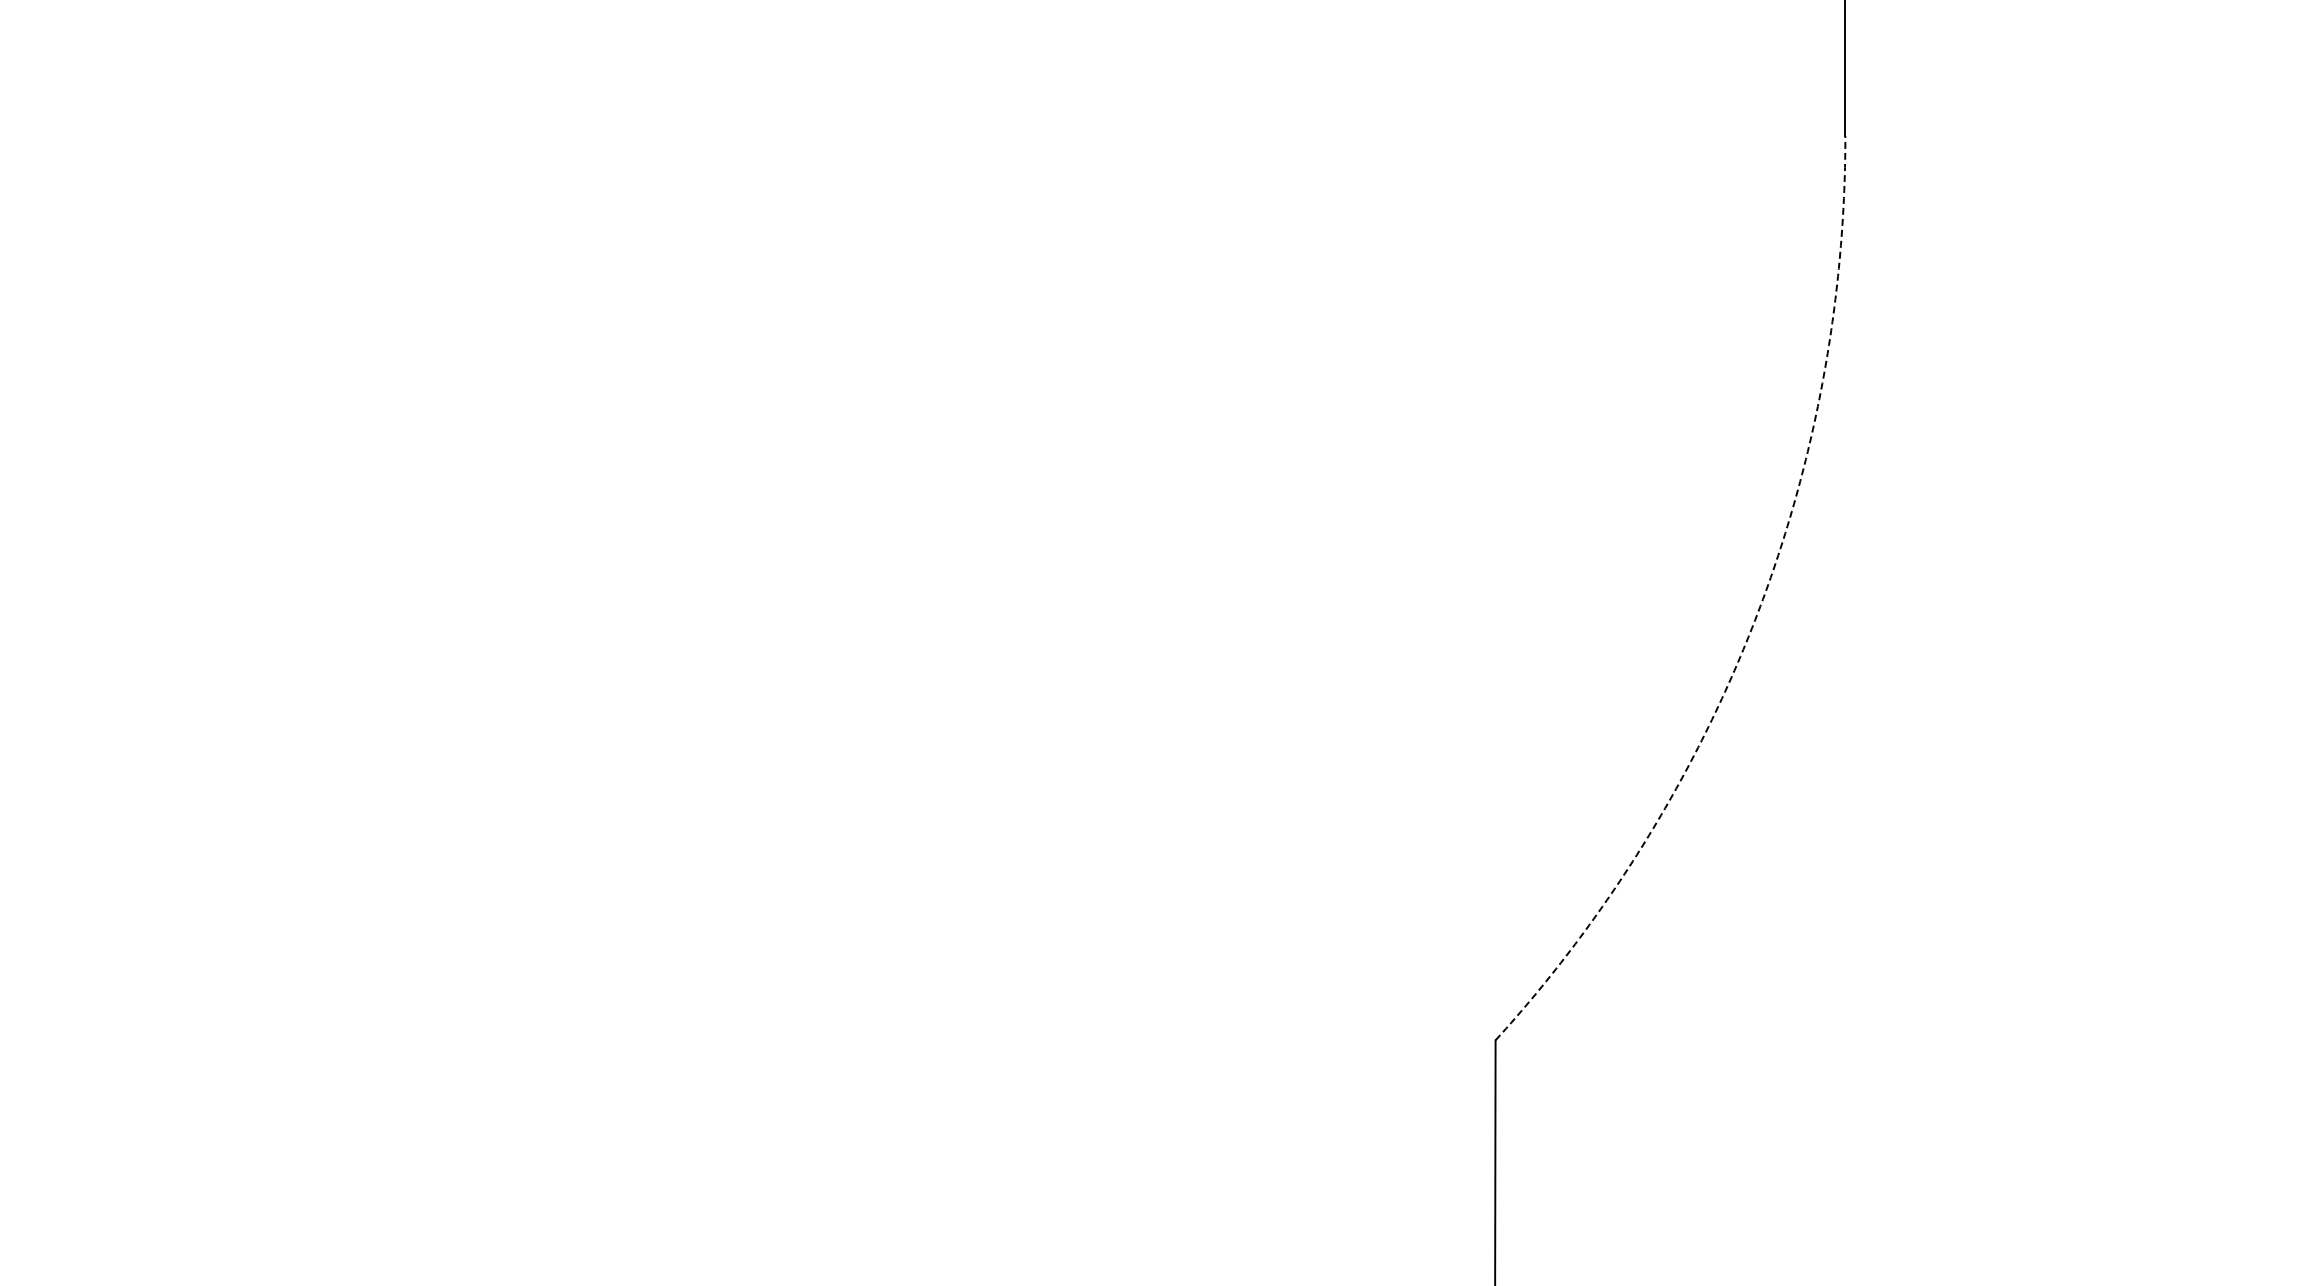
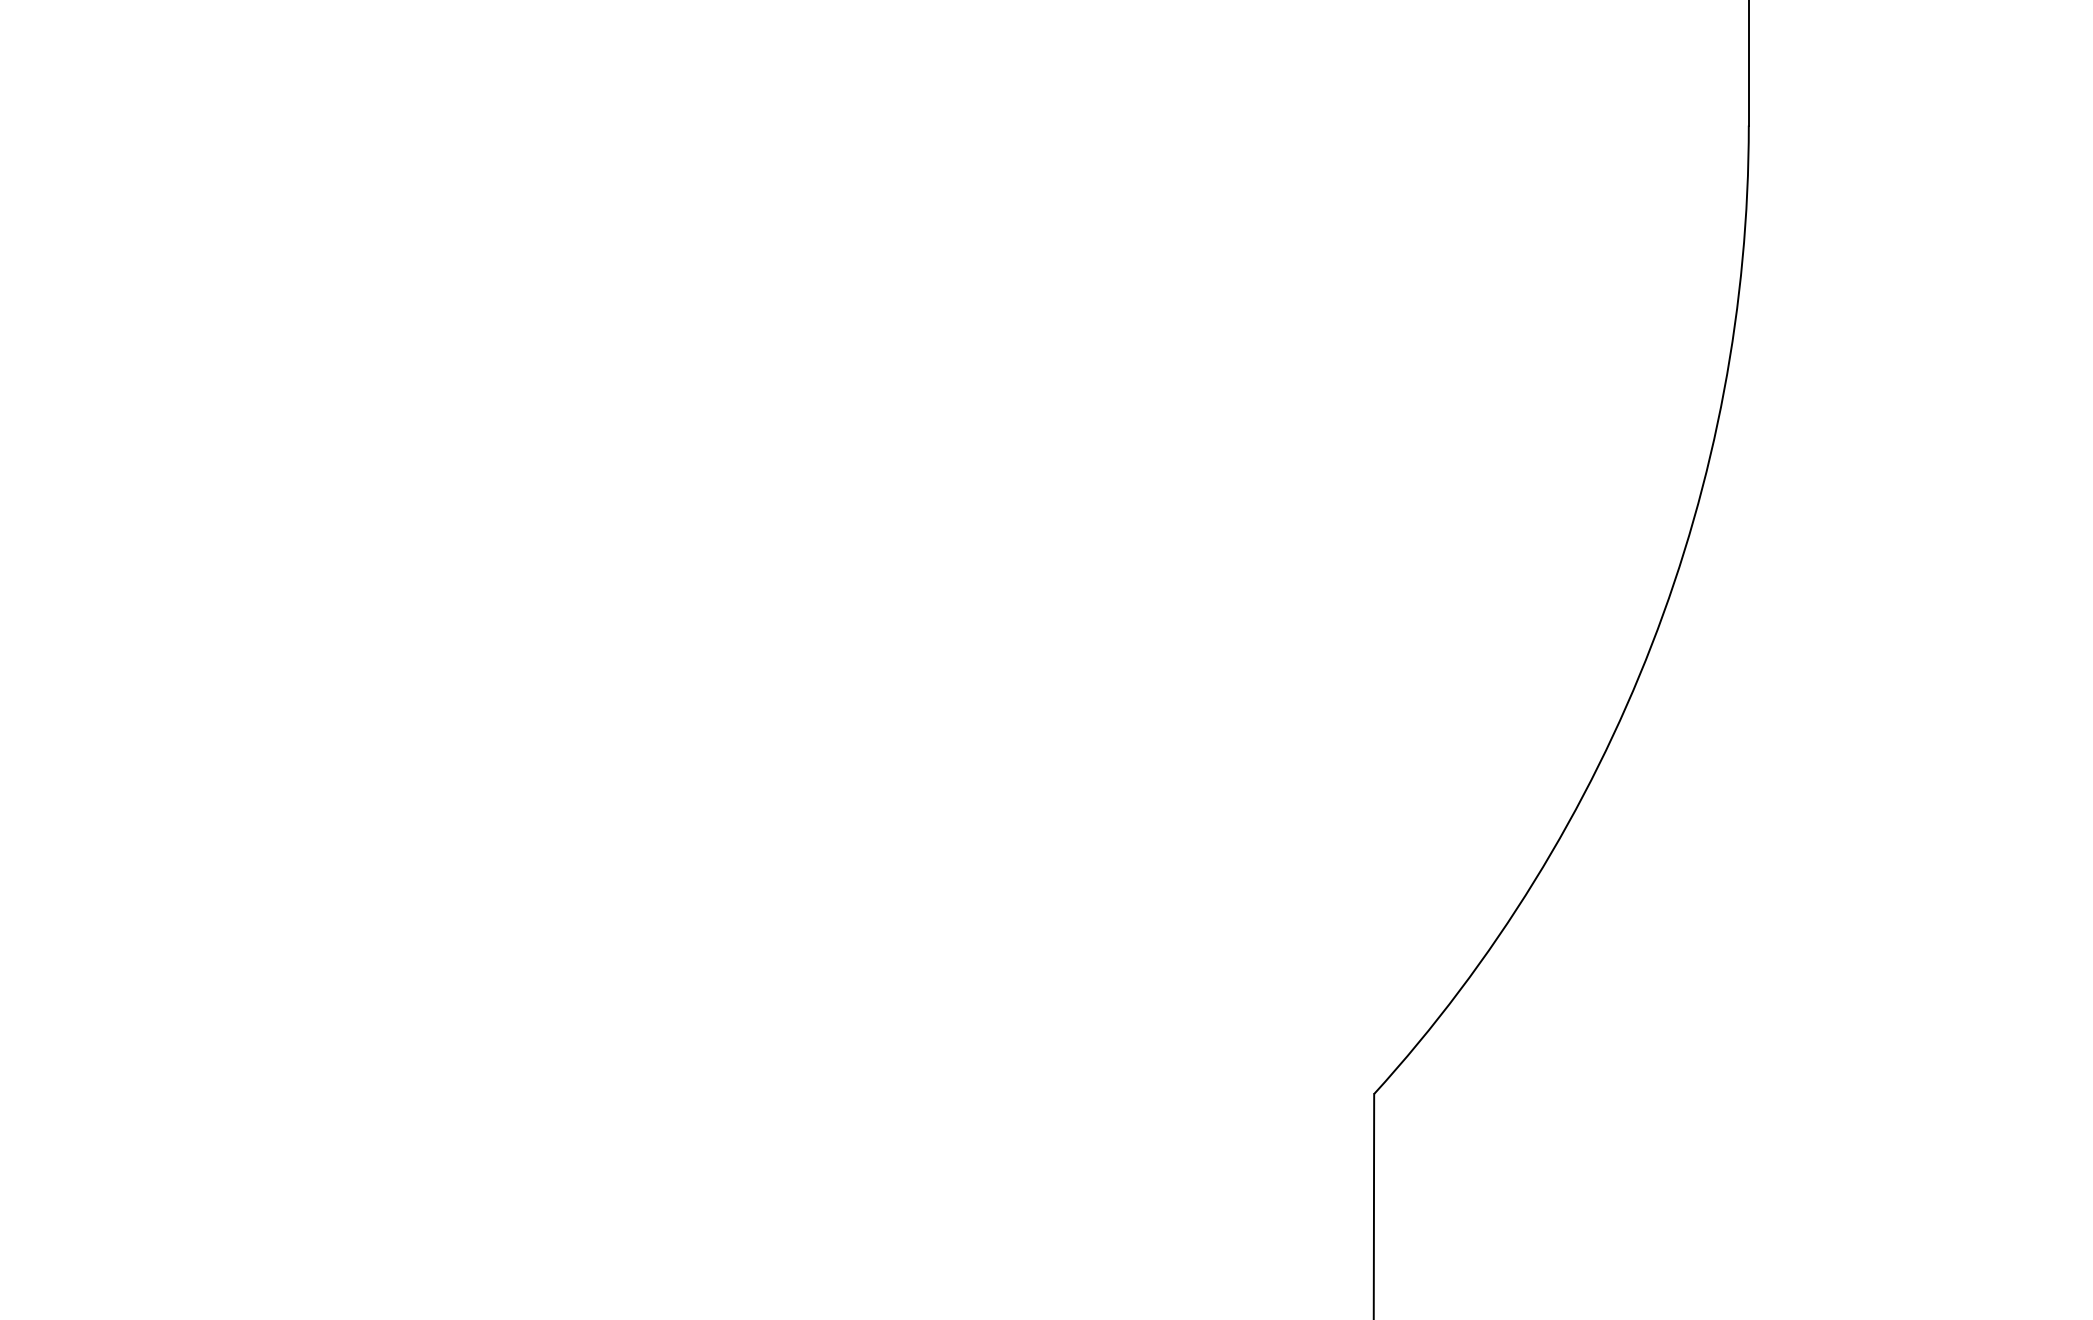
arc: (1754, 620) -> (1651, 644), dashed -> solid

